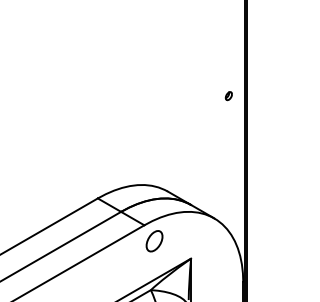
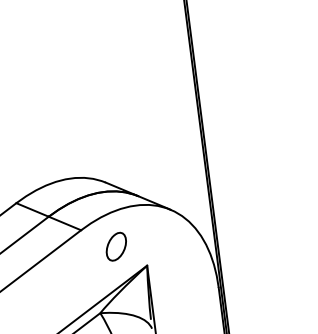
part: (228, 96) -> (168, 49), removed
part: (154, 241) -> (116, 247), moved

